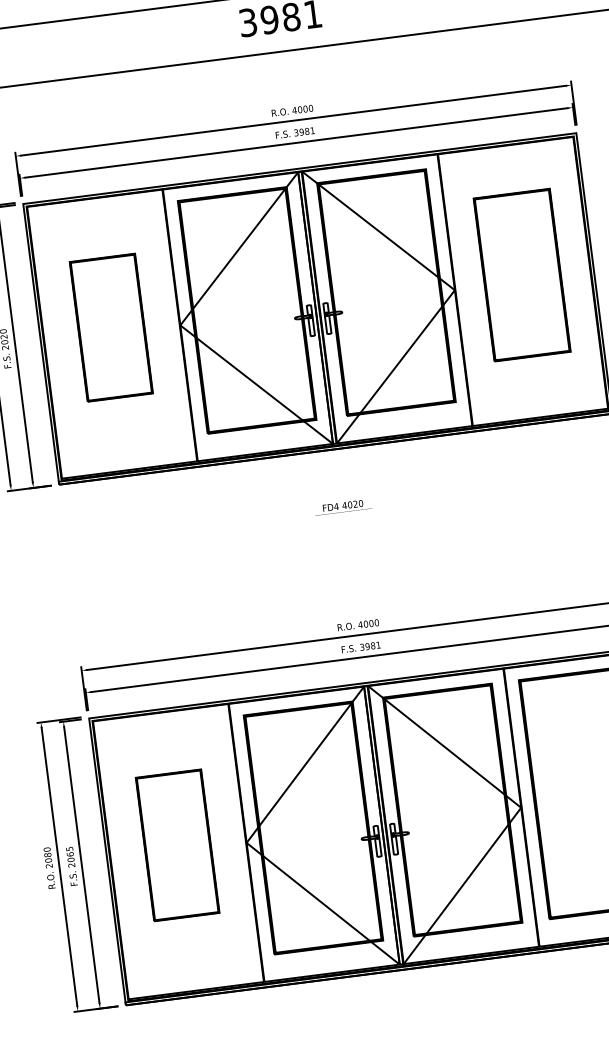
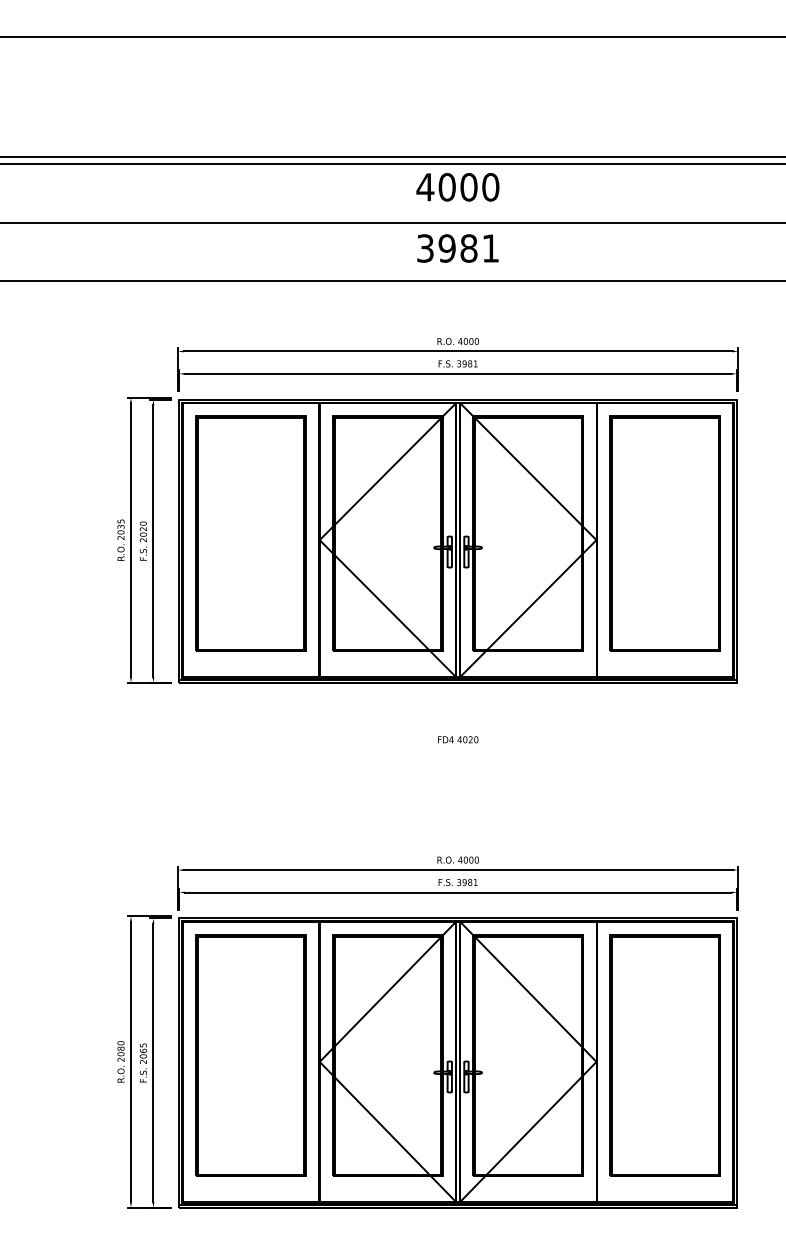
part: (521, 275) -> (664, 533), size x1.43
part: (110, 327) -> (250, 533), size x1.67
part: (177, 845) -> (250, 1055), size x1.67

